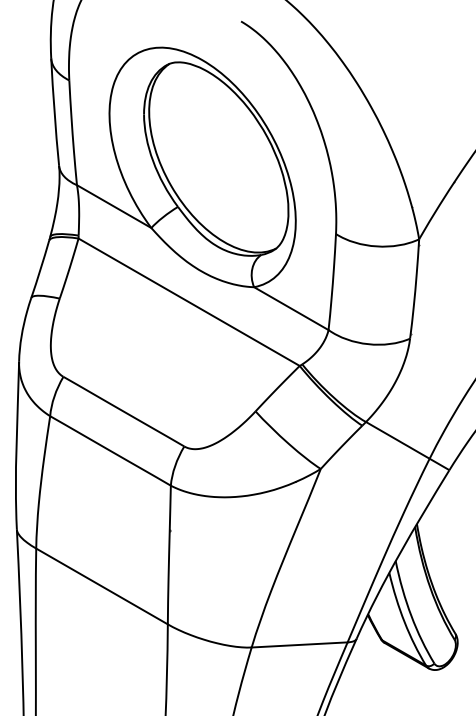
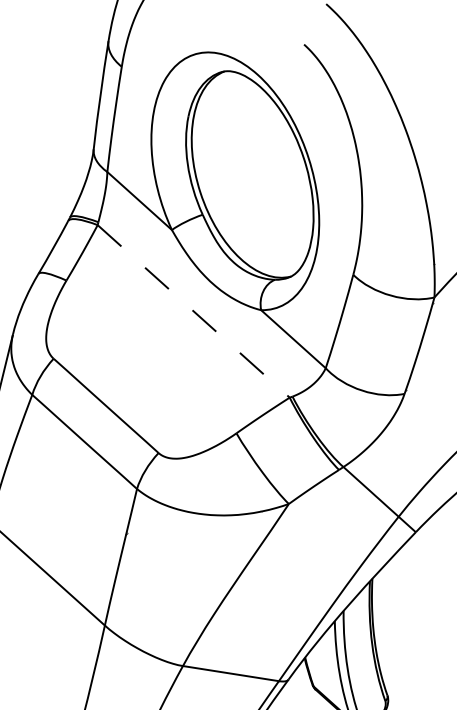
line: (189, 302) -> (193, 311), solid -> dashed

